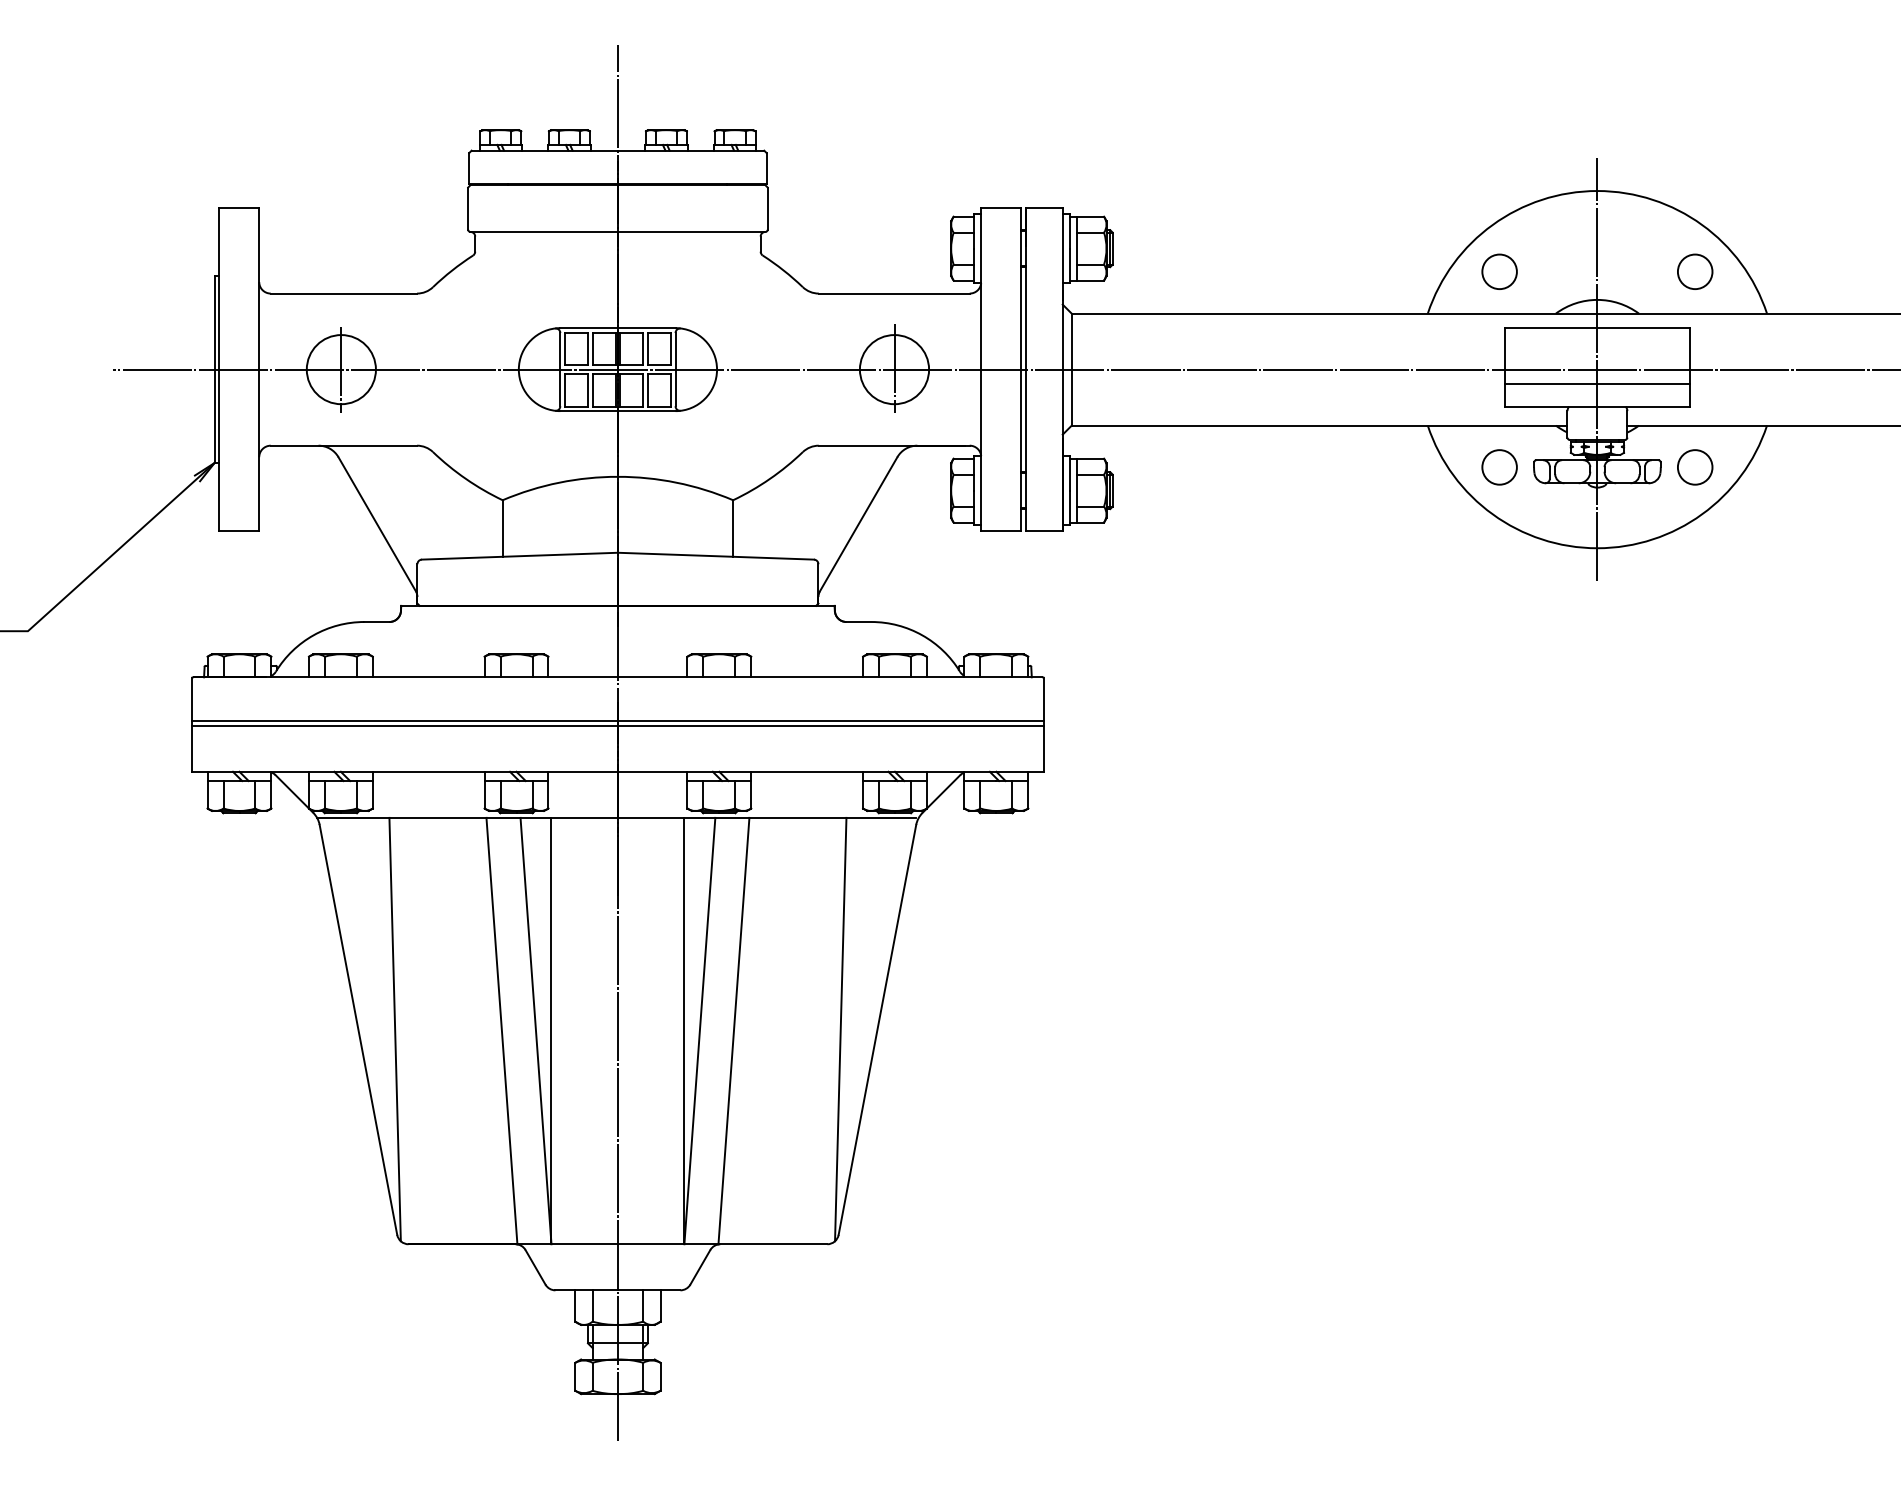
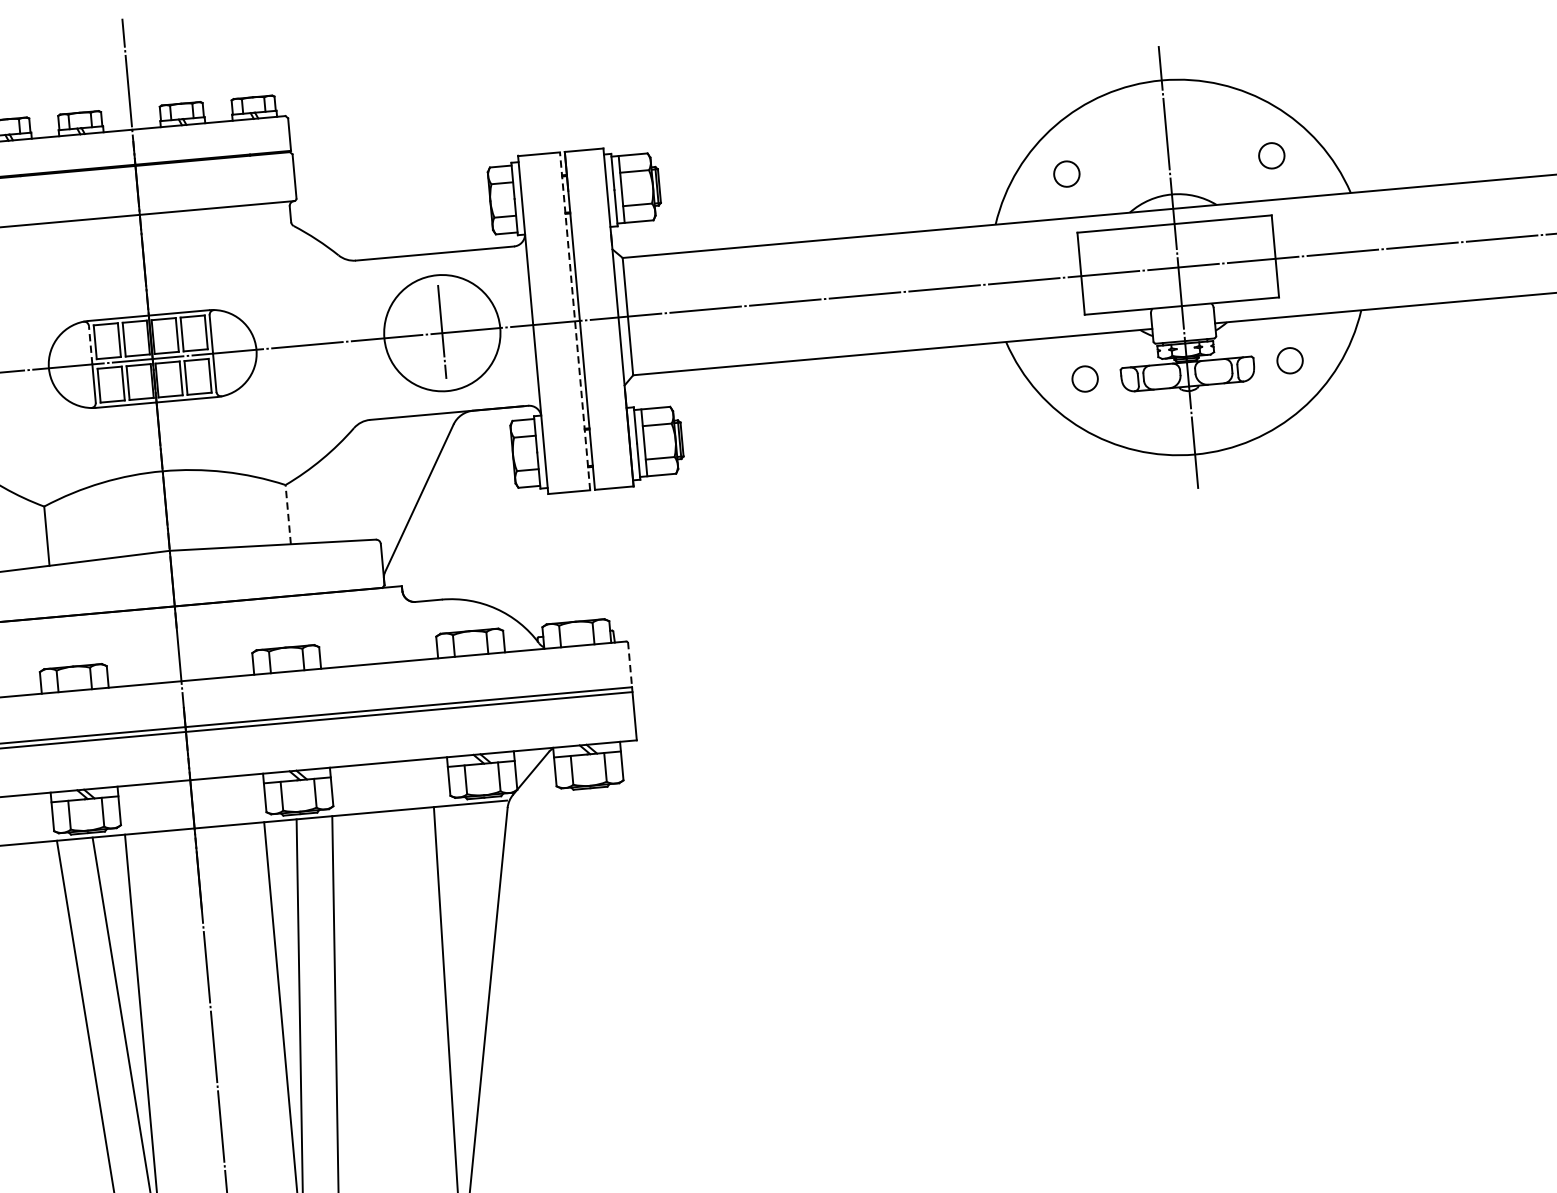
circle: (1499, 271) -> (1066, 173), size x0.7
circle: (1695, 271) -> (1272, 155), size x0.7
line: (560, 350) -> (90, 344), solid -> dashed
circle: (894, 369) -> (442, 333), size x1.6
line: (1021, 369) -> (575, 321), solid -> dashed
line: (1597, 384) -> (1179, 283), removed
circle: (1499, 467) -> (1085, 379), size x0.7
circle: (1695, 467) -> (1290, 360), size x0.7
line: (733, 528) -> (288, 514), solid -> dashed
line: (1044, 699) -> (630, 664), solid -> dashed

